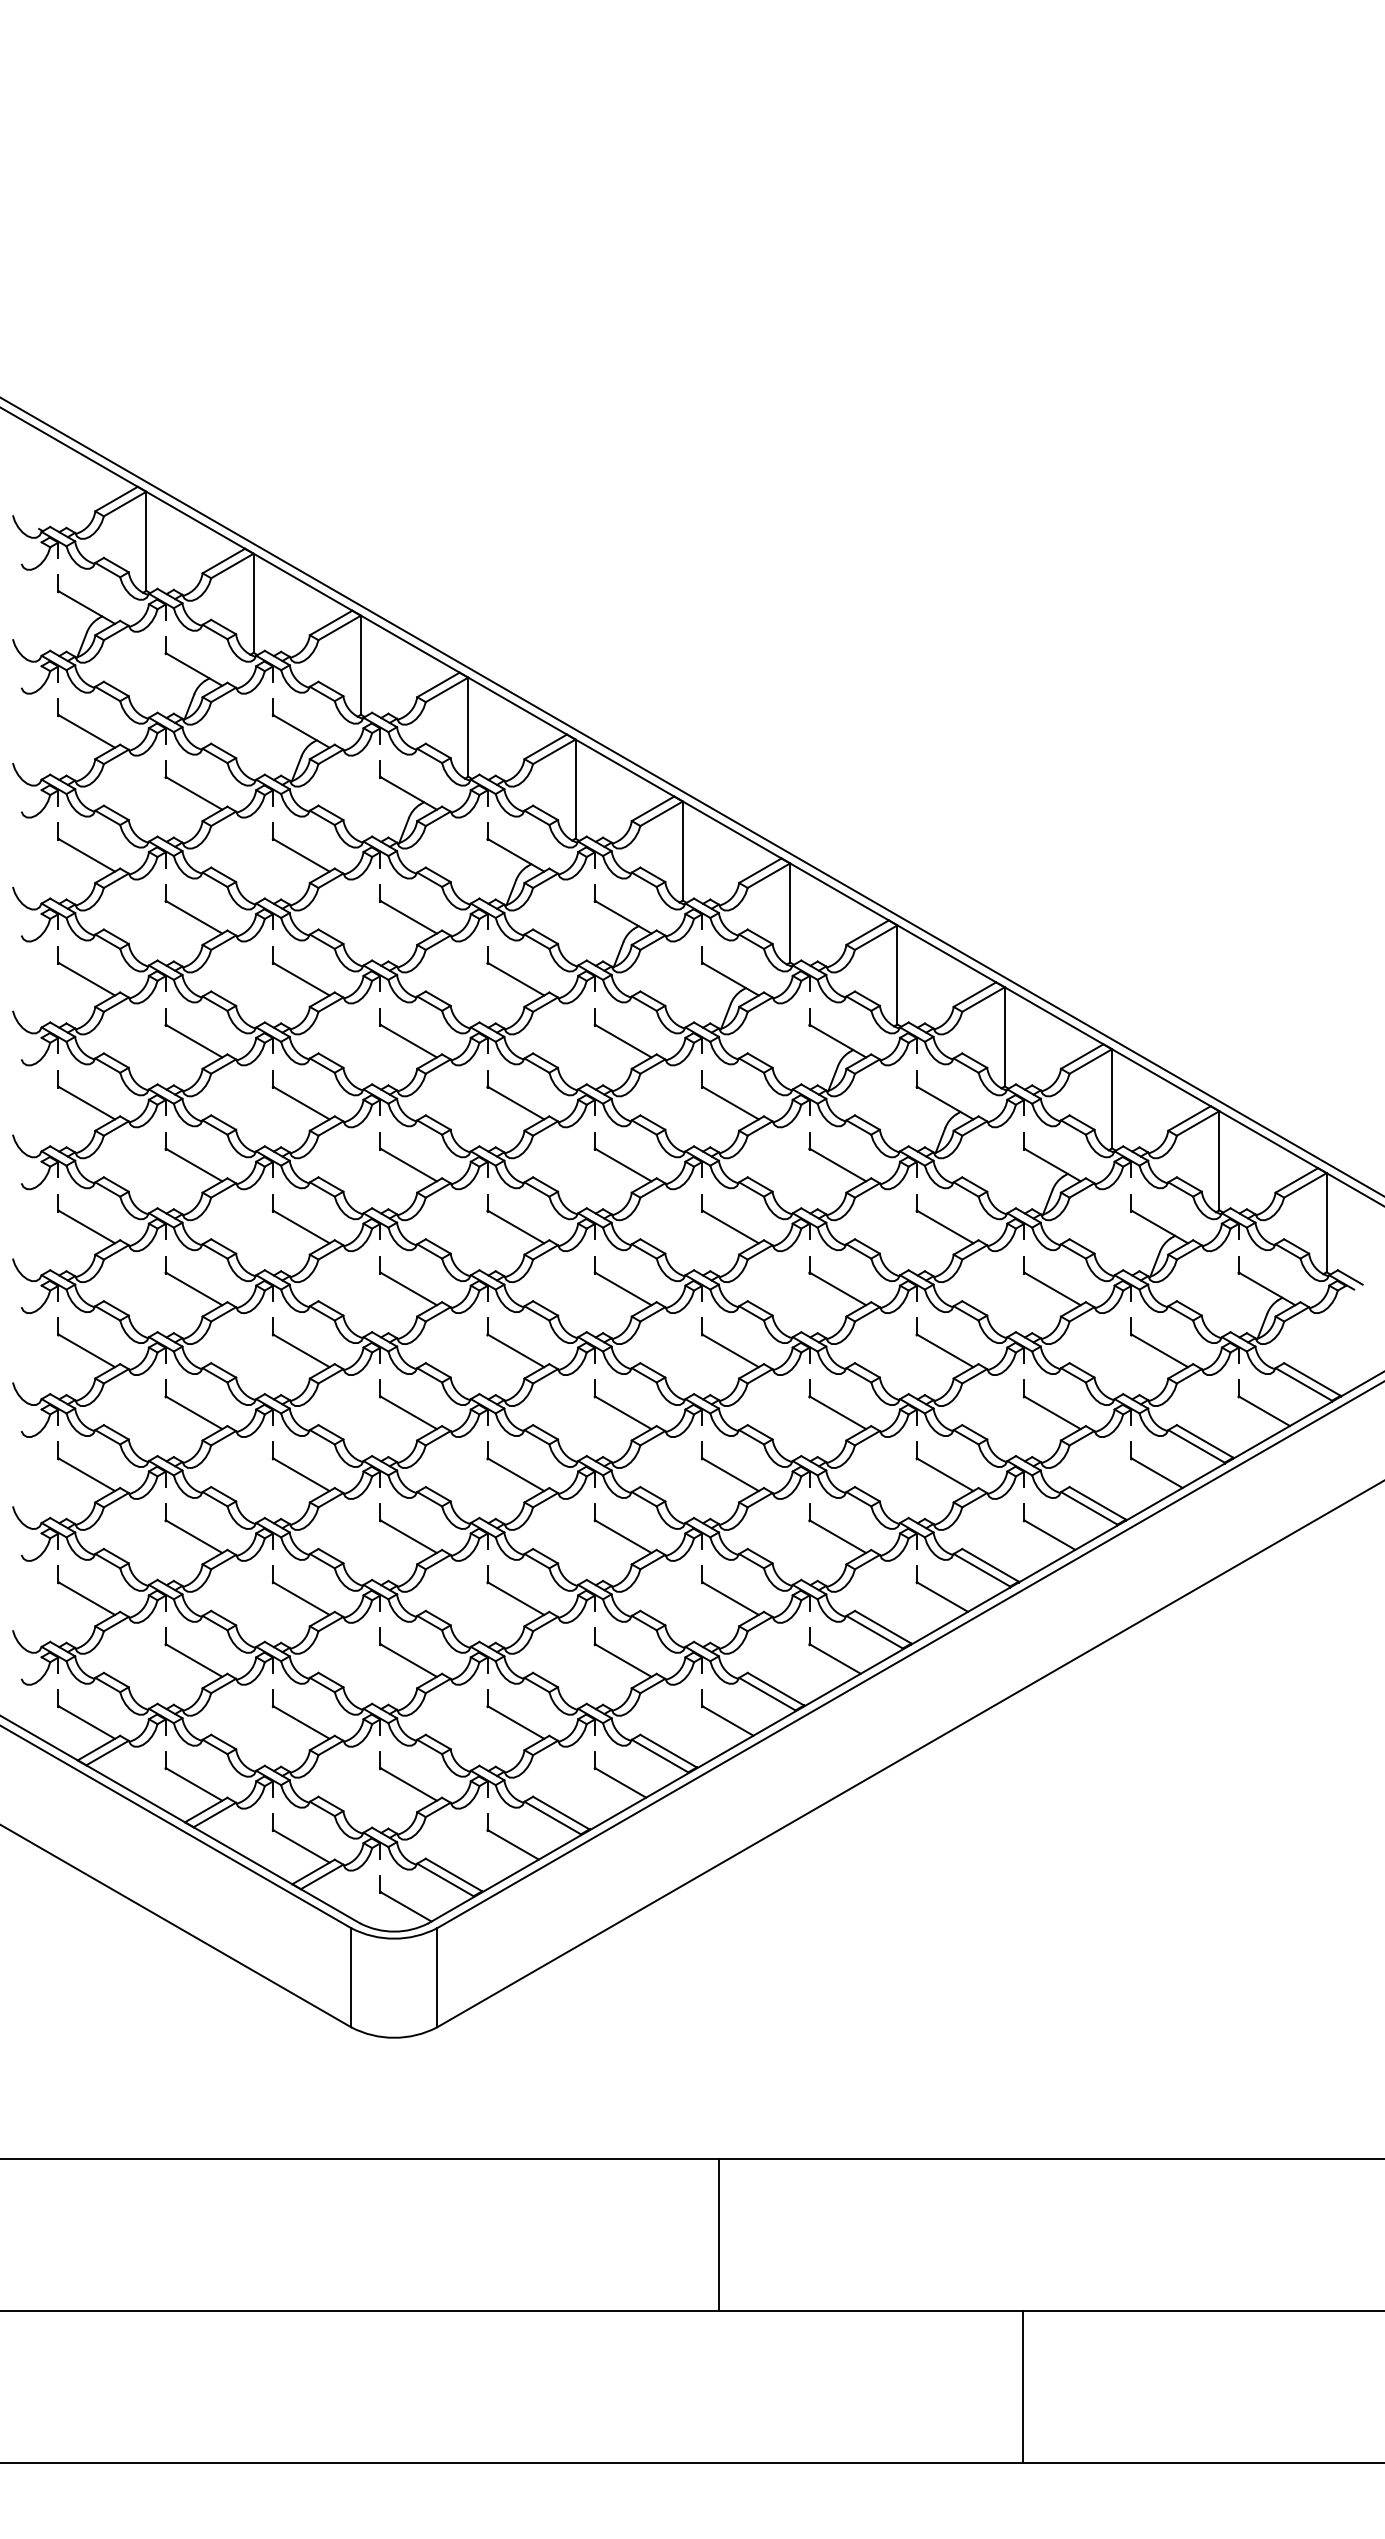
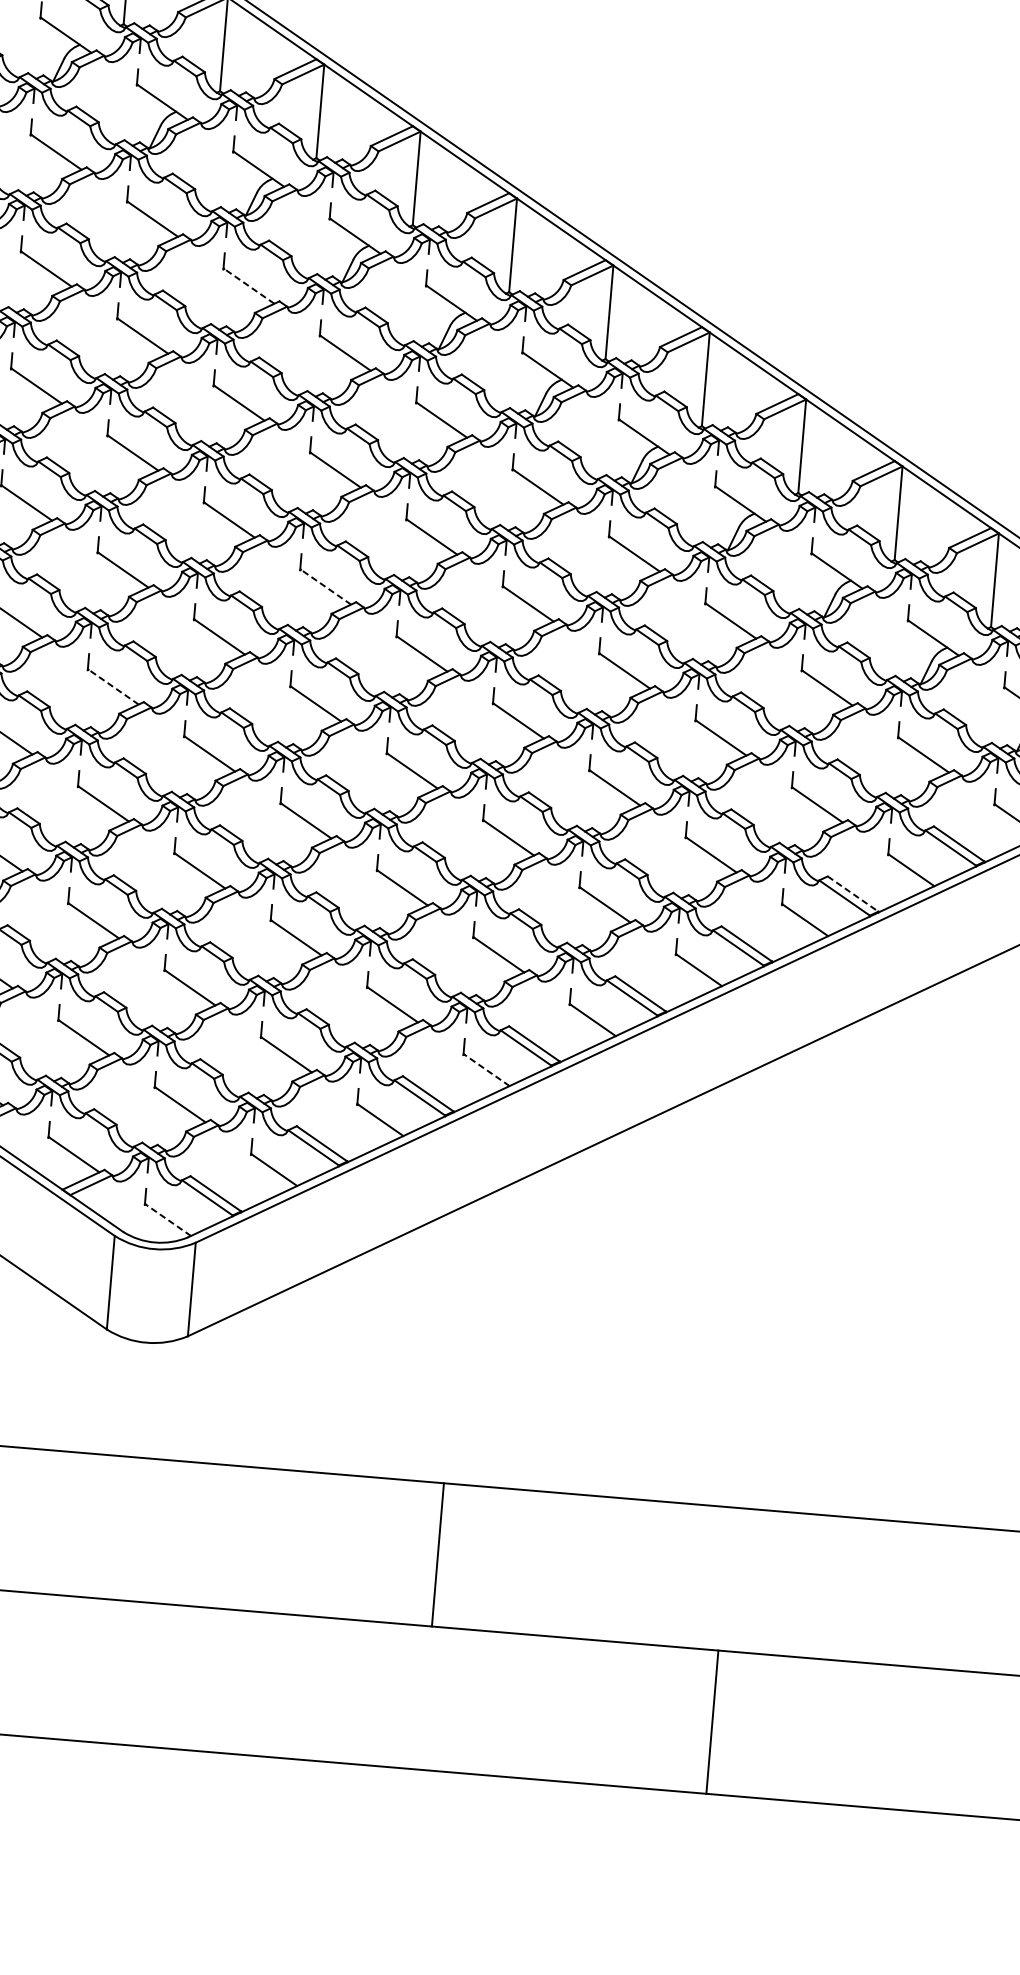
line: (408, 917) -> (248, 286), solid -> dashed
line: (515, 1226) -> (325, 586), solid -> dashed
line: (301, 1350) -> (113, 686), solid -> dashed
line: (1097, 1503) -> (852, 894), solid -> dashed
line: (727, 1720) -> (486, 1069), solid -> dashed
line: (405, 1906) -> (167, 1219), solid -> dashed

